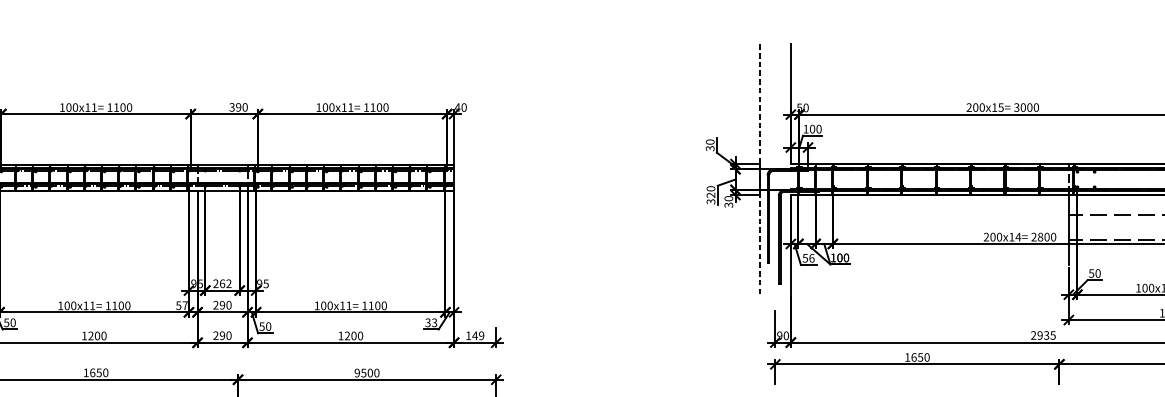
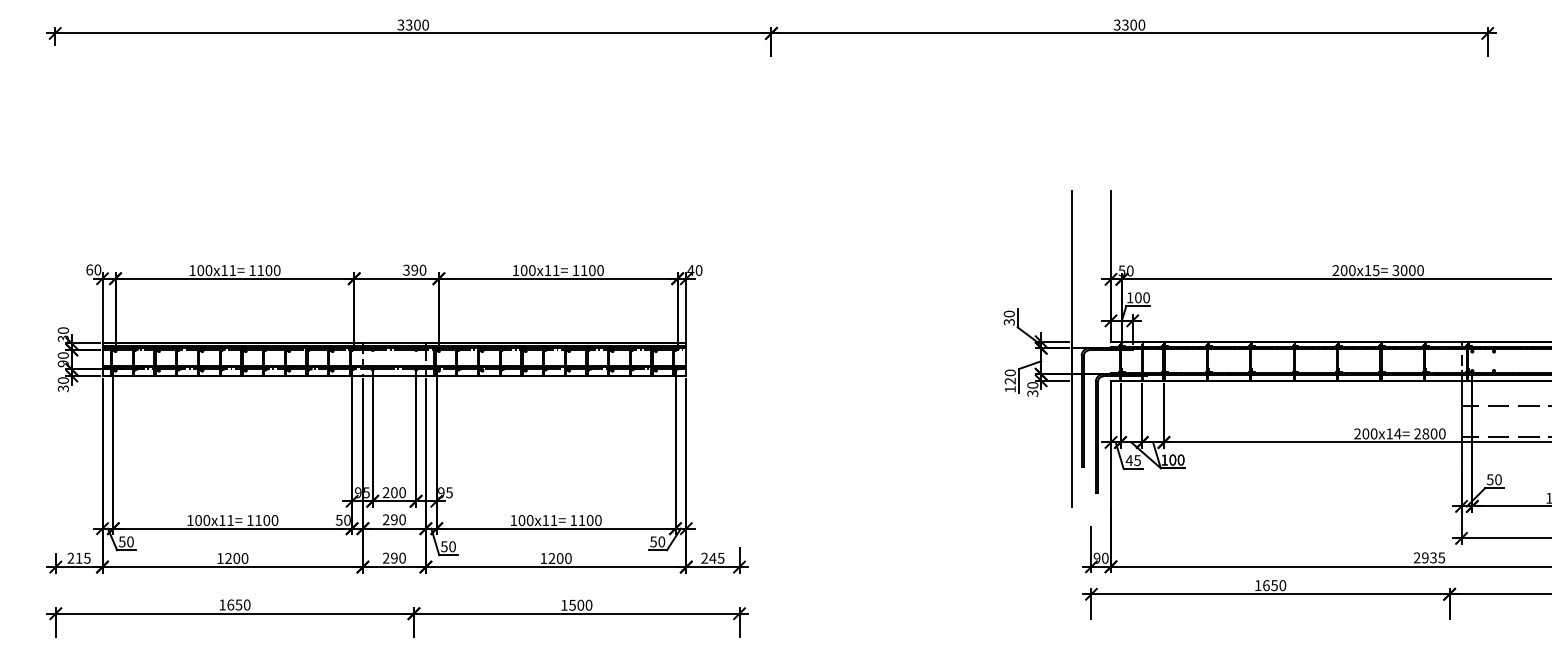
line: (759, 170) -> (1071, 349), dashed -> solid
text: (710, 201) -> (1009, 389), 320 -> 120
text: (808, 258) -> (1133, 460), 56 -> 45
text: (225, 283) -> (398, 492), 262 -> 200
text: (185, 305) -> (347, 519), 57 -> 50
text: (431, 322) -> (657, 541), 33 -> 50
text: (474, 335) -> (712, 557), 149 -> 245
text: (357, 372) -> (564, 604), 9500 -> 1500

